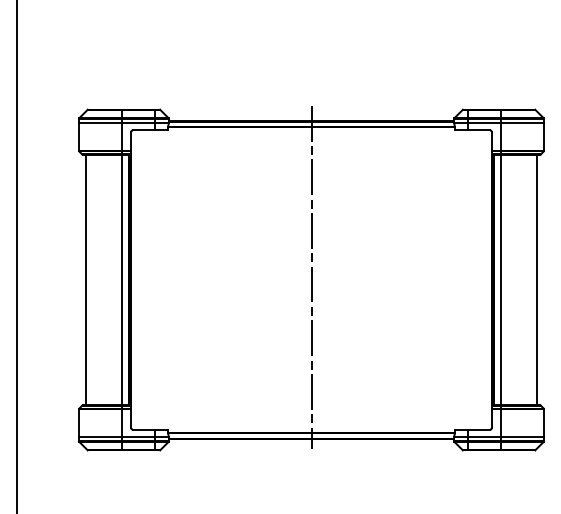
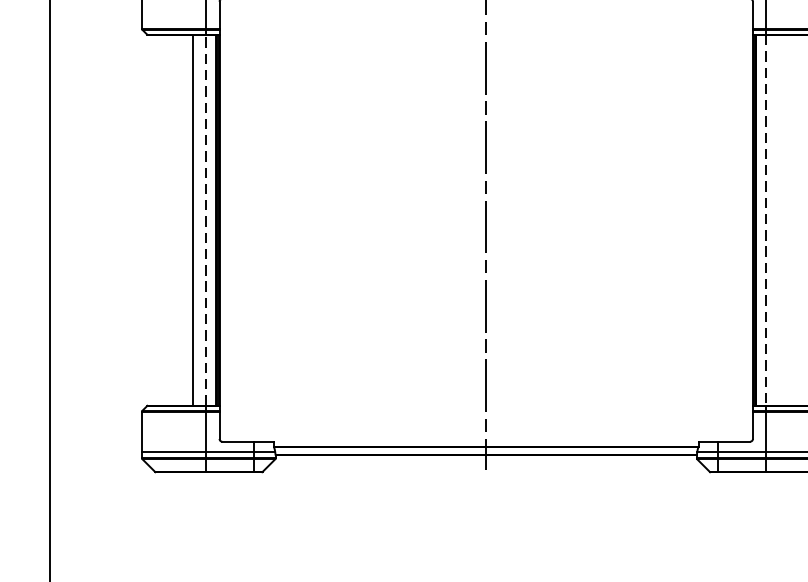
line: (86, 279) -> (193, 219), moved
line: (122, 279) -> (206, 219), solid -> dashed
line: (500, 280) -> (765, 220), solid -> dashed

